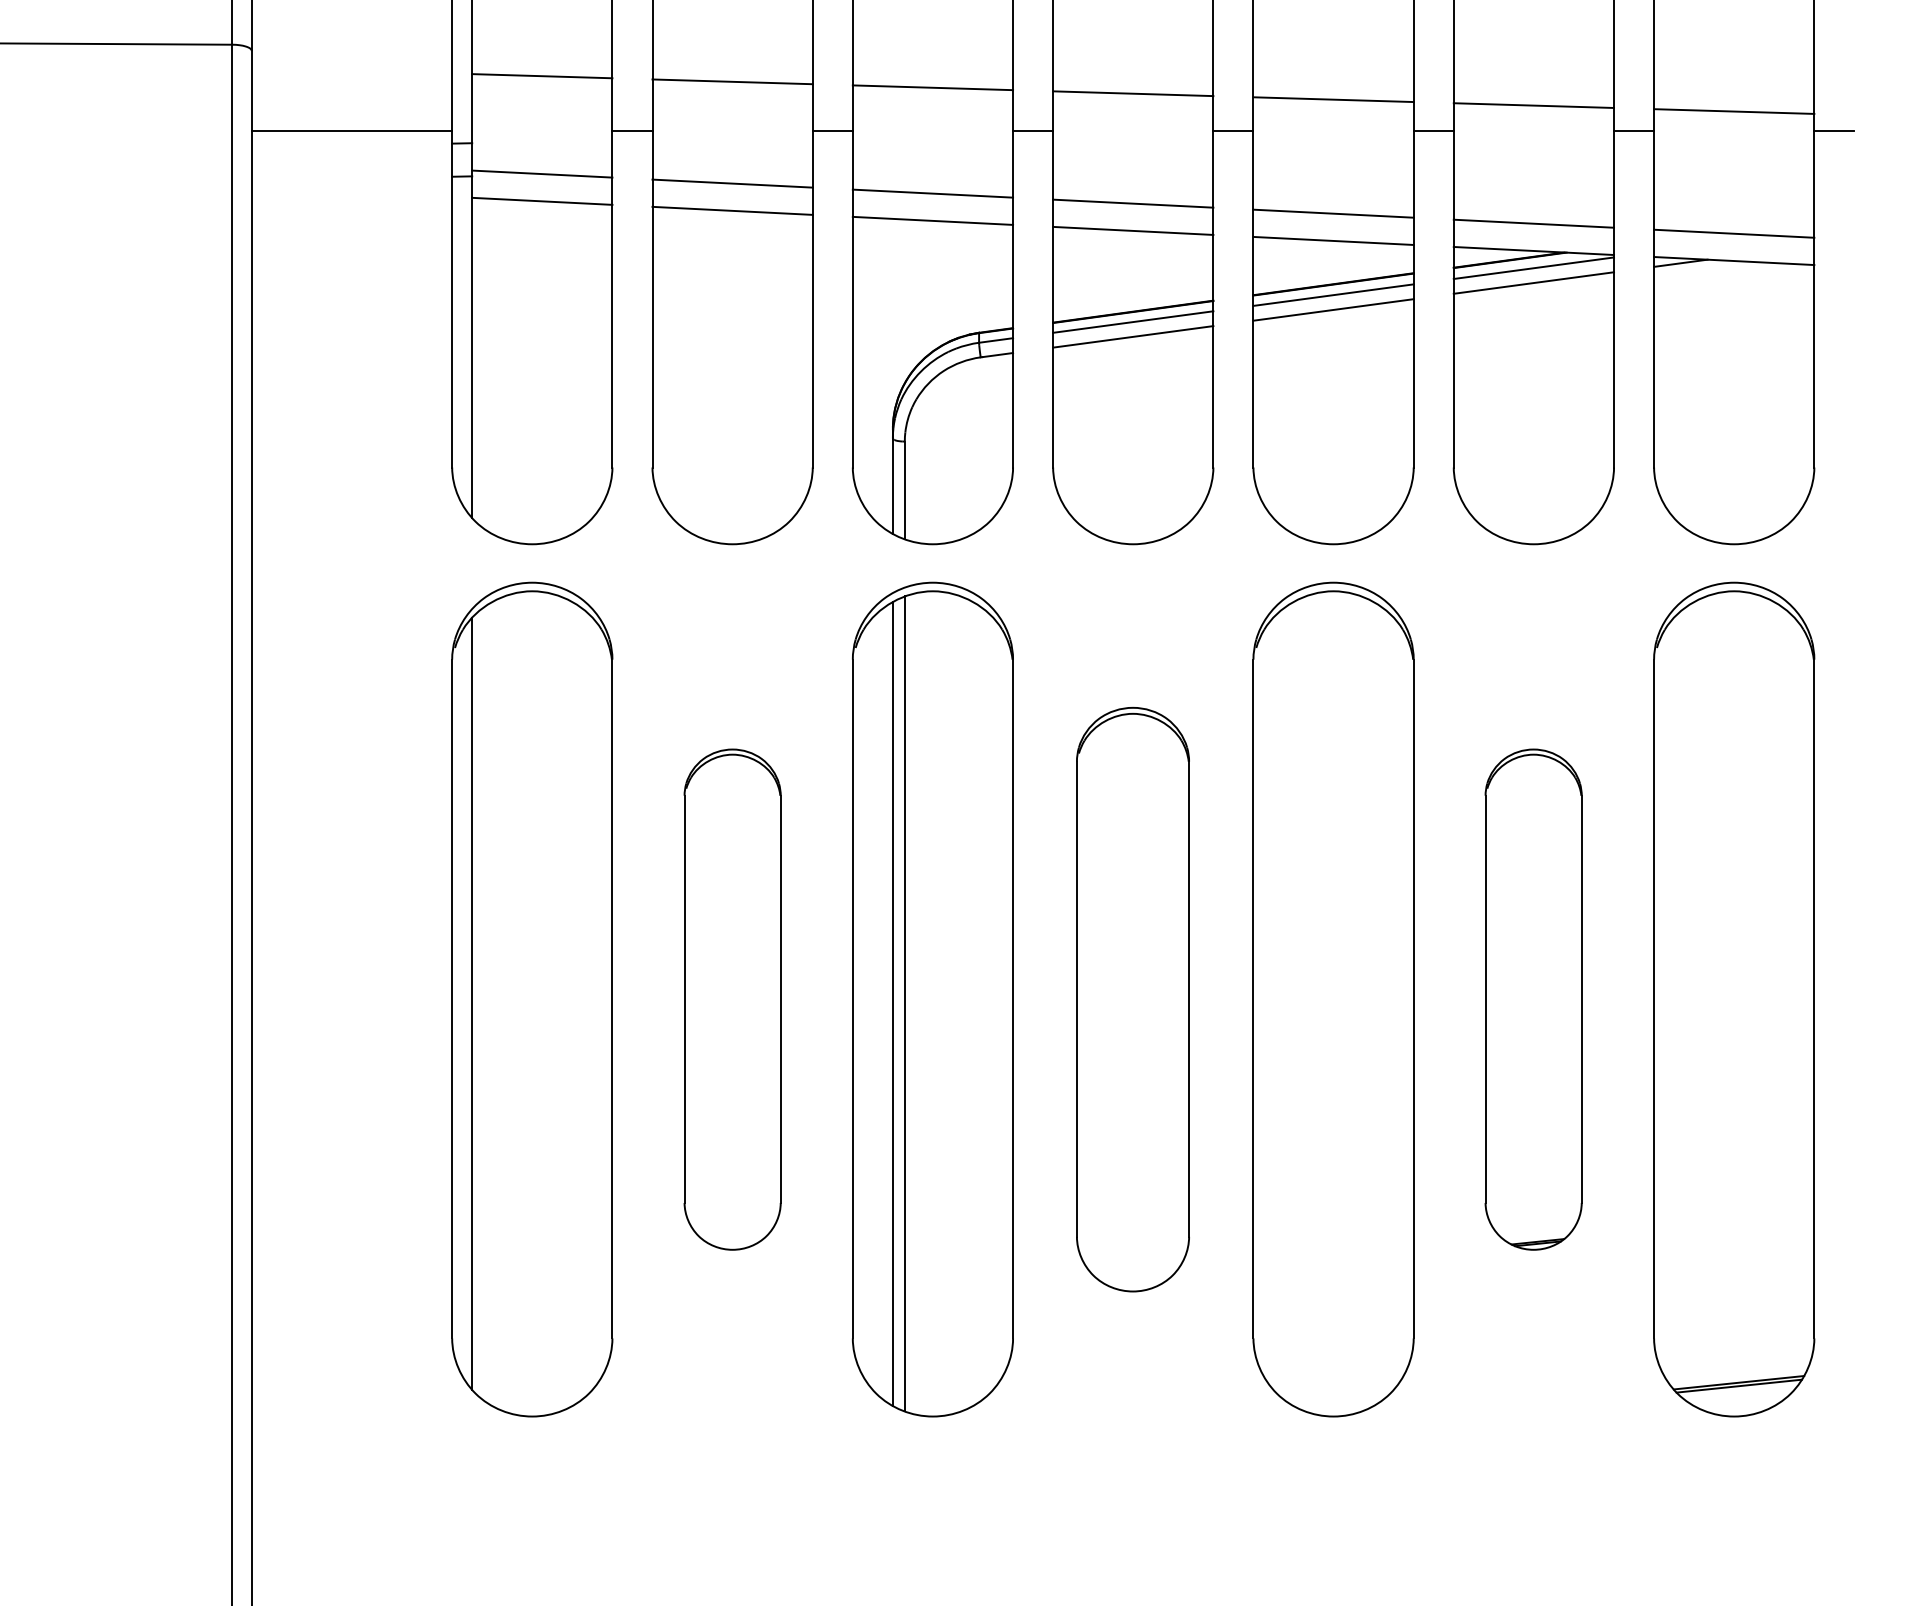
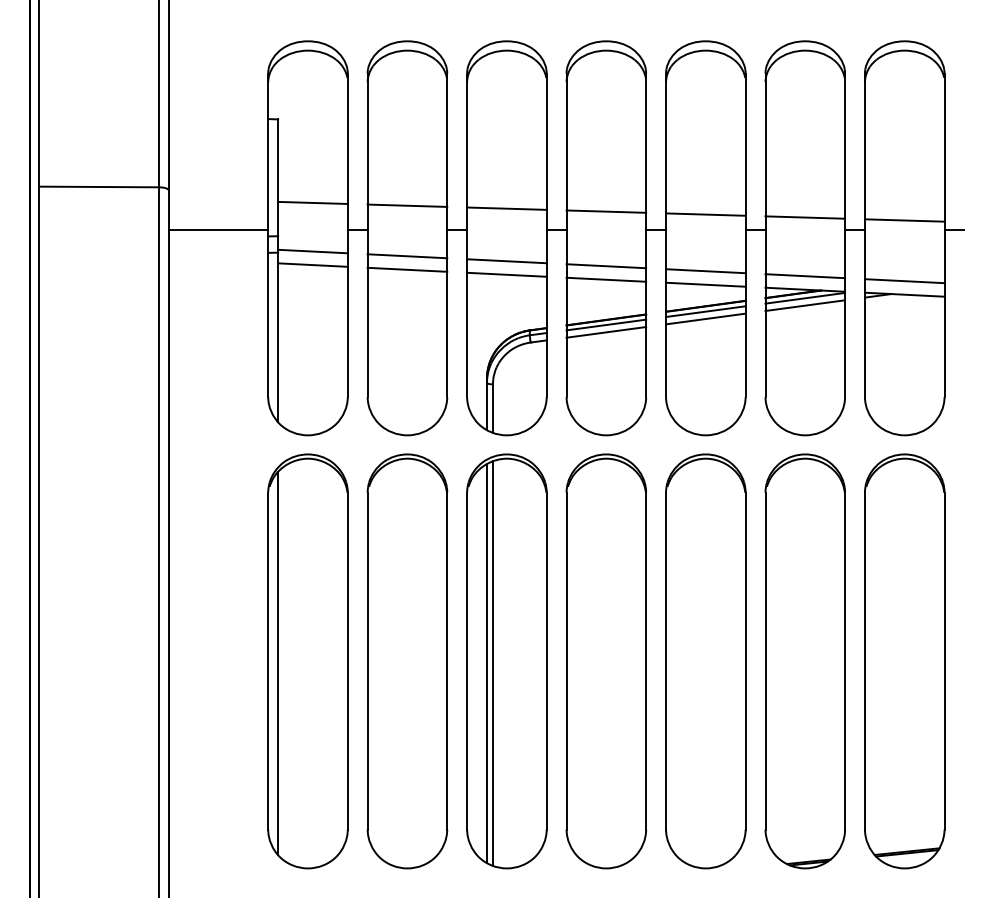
part: (732, 999) -> (407, 661), size x1.67
part: (1131, 999) -> (605, 661), size x1.43
part: (1532, 999) -> (804, 661), size x1.67

